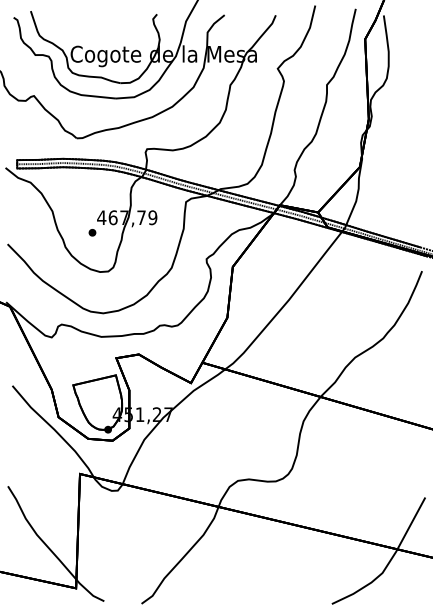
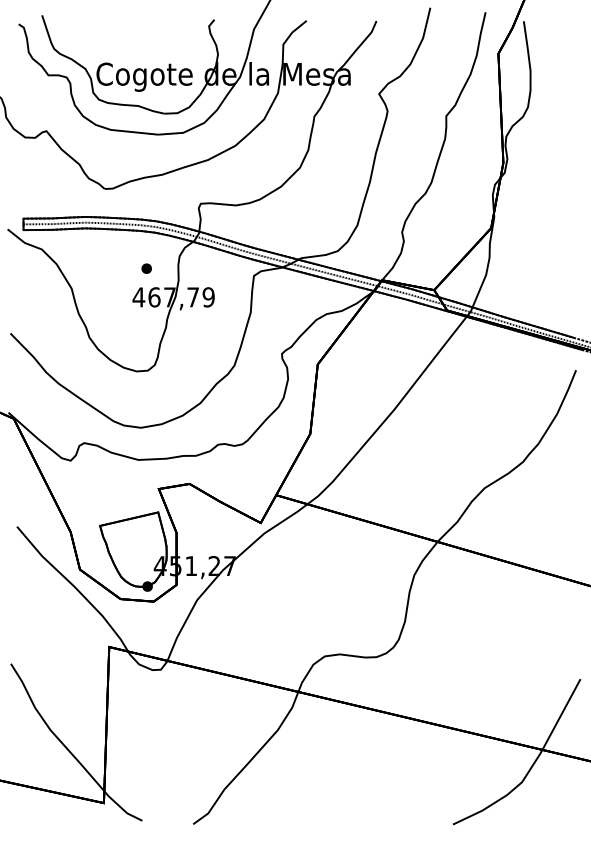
part: (92, 232) -> (146, 268), moved

